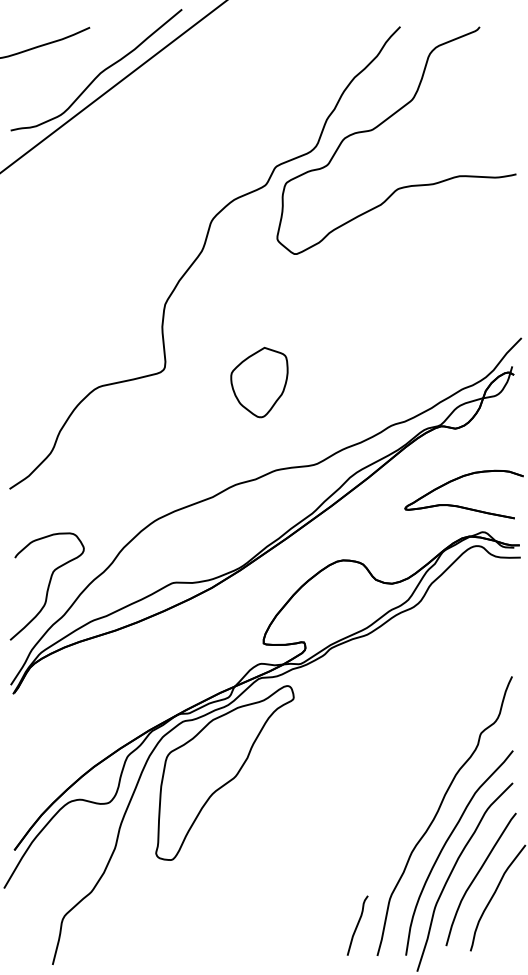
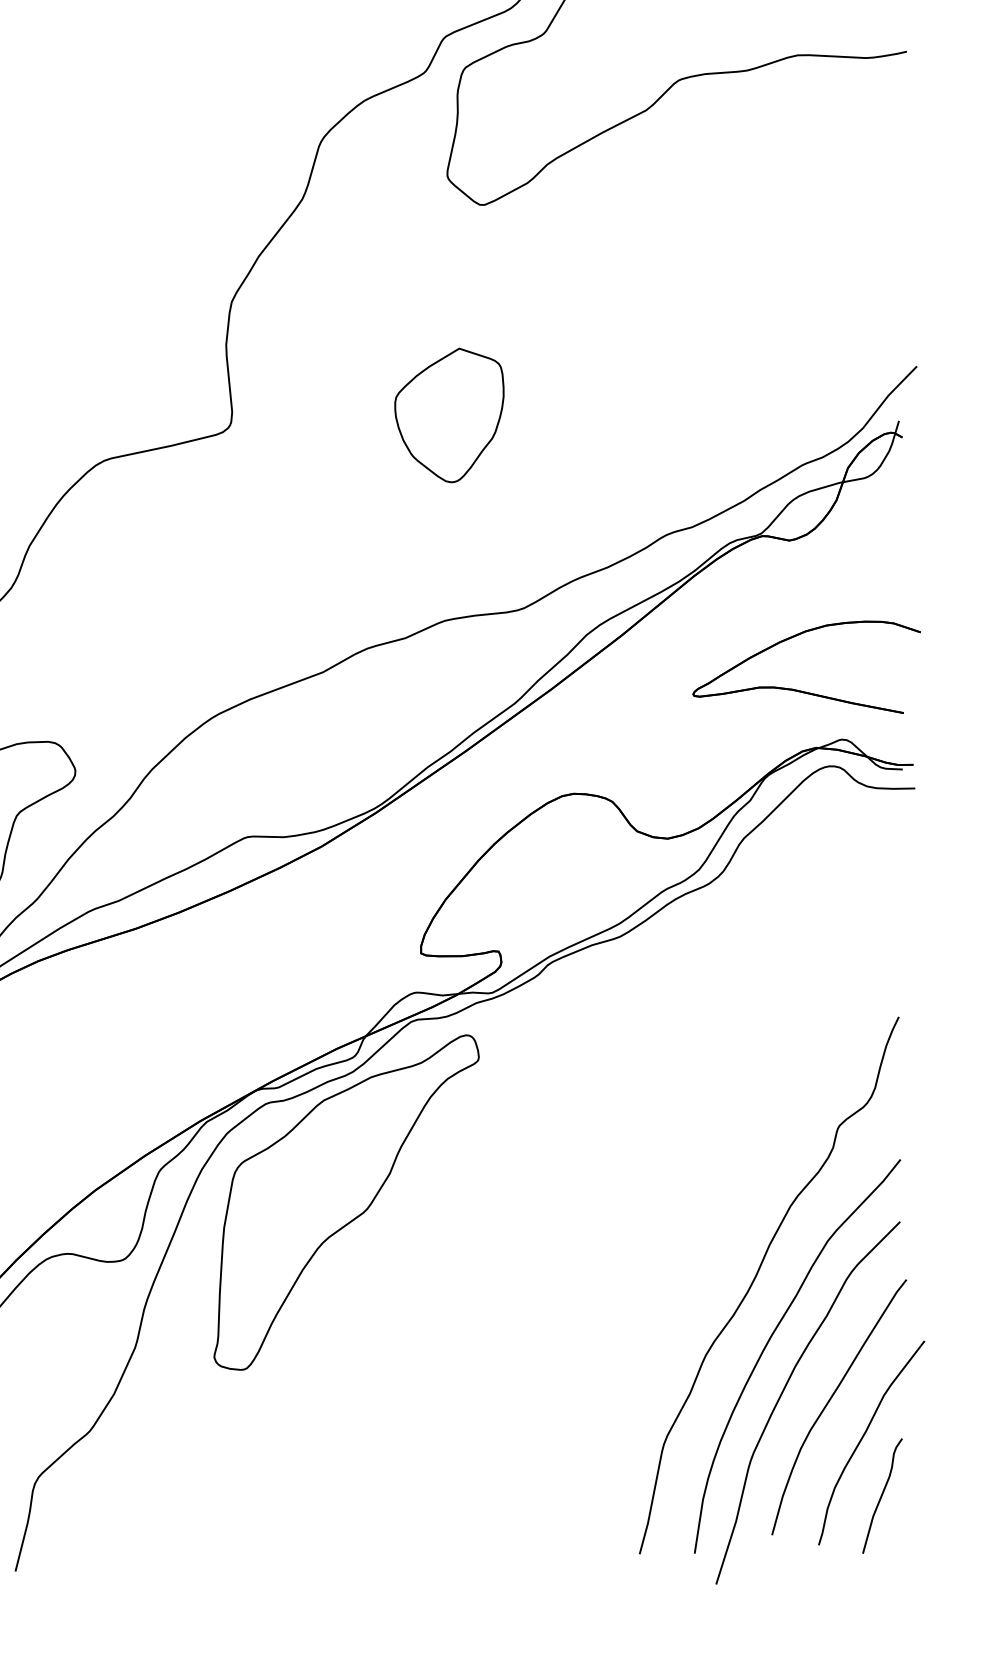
part: (259, 382) -> (449, 415), moved
curve: (357, 925) -> (882, 1495), moved

